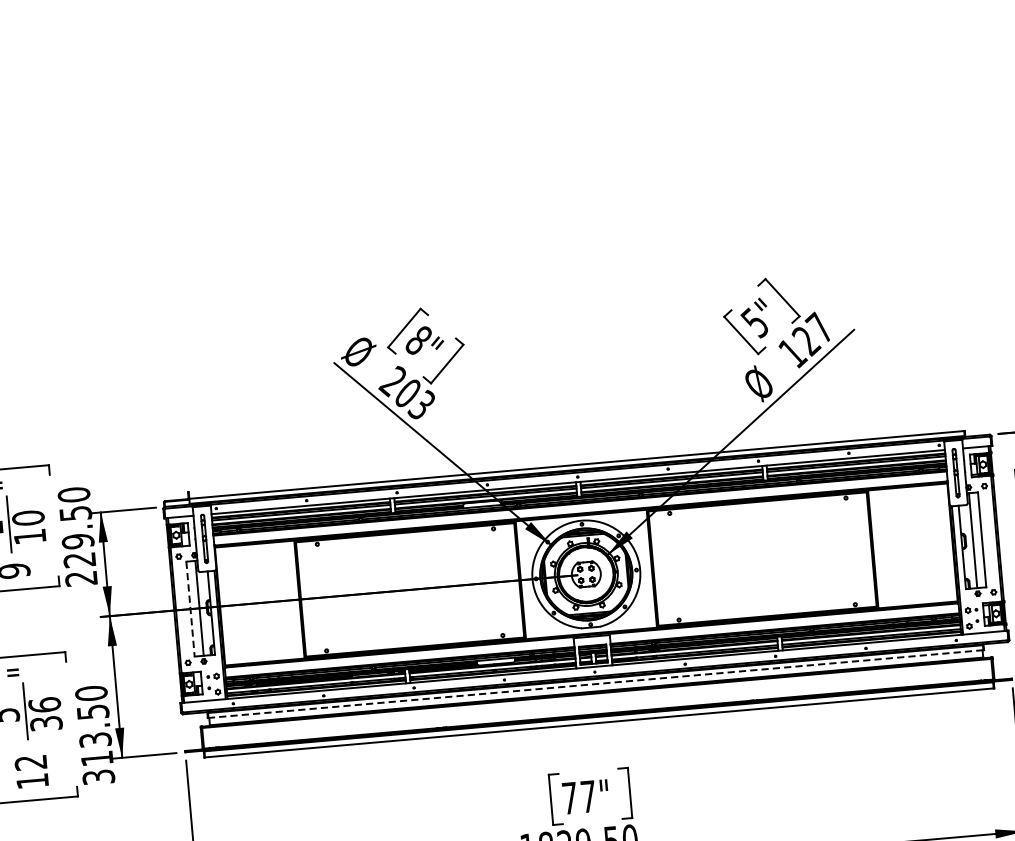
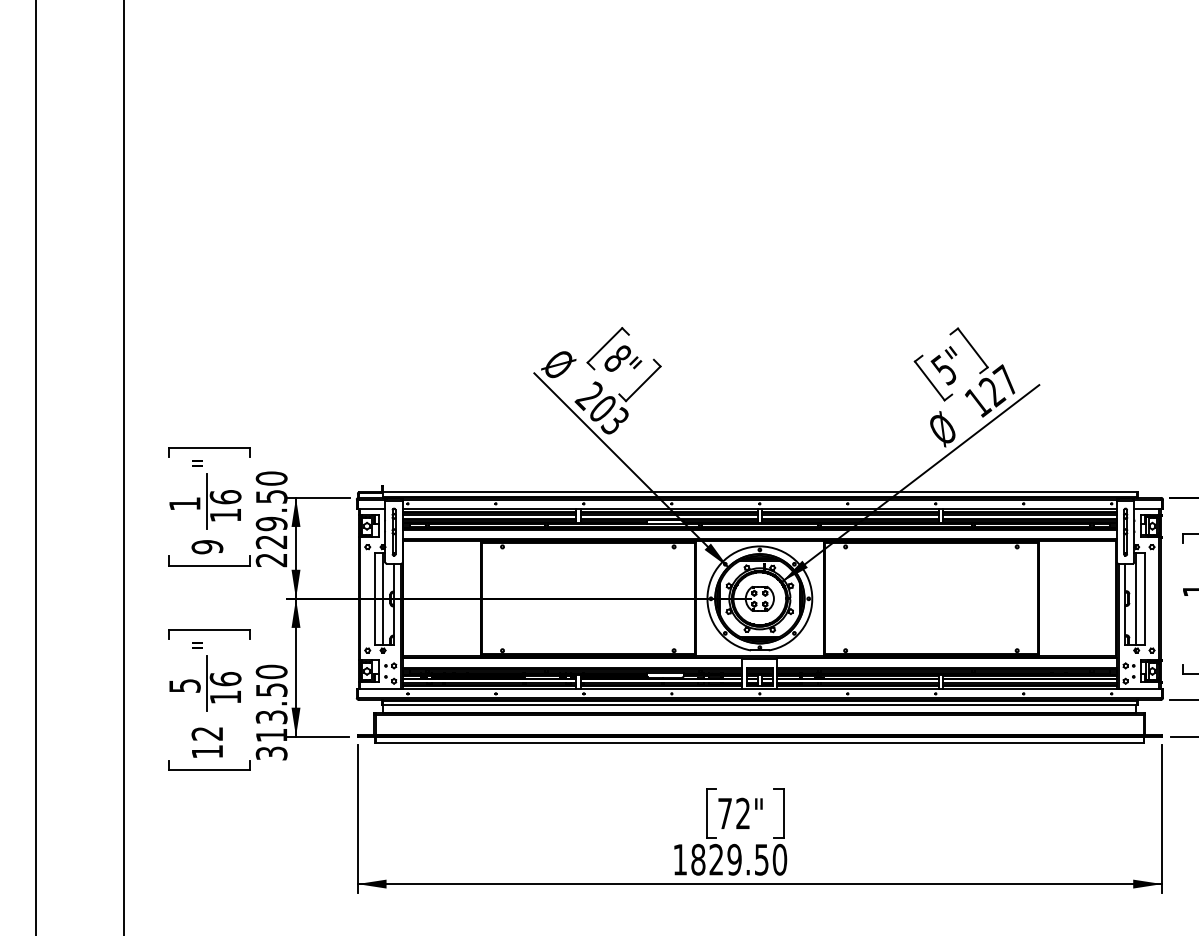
text: (28, 518) -> (225, 497), 10 -> 16
line: (190, 609) -> (374, 599), dashed -> solid
line: (595, 684) -> (759, 705), dashed -> solid
text: (46, 723) -> (225, 697), 36 -> 16
text: (587, 796) -> (742, 813), 77" -> 72"

